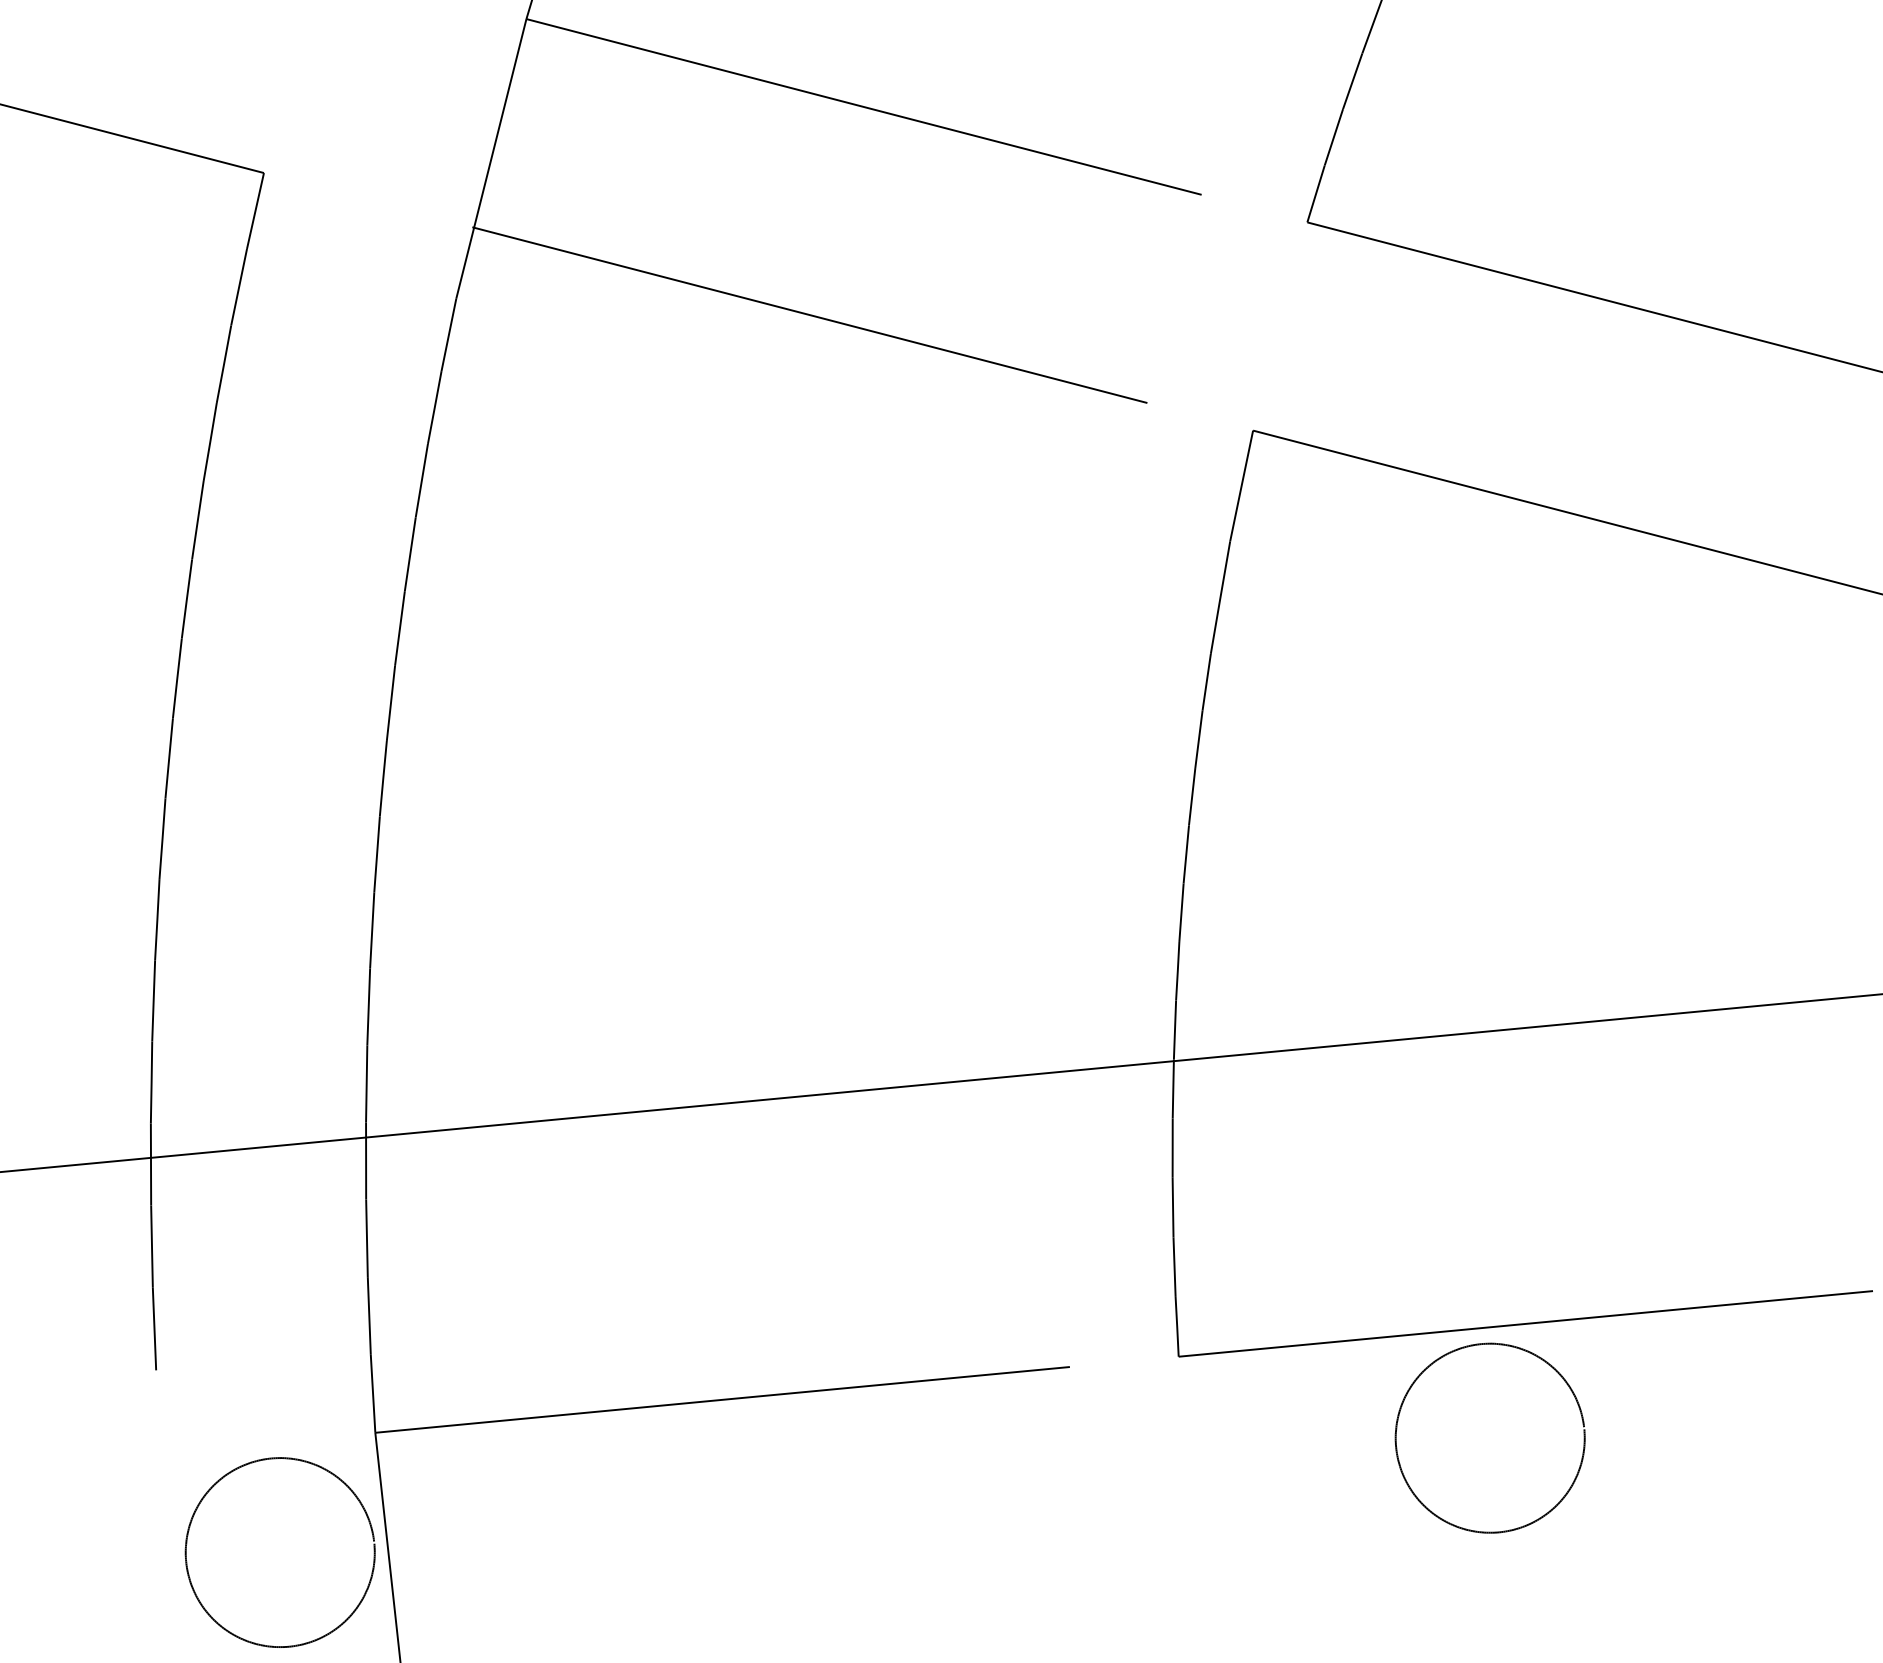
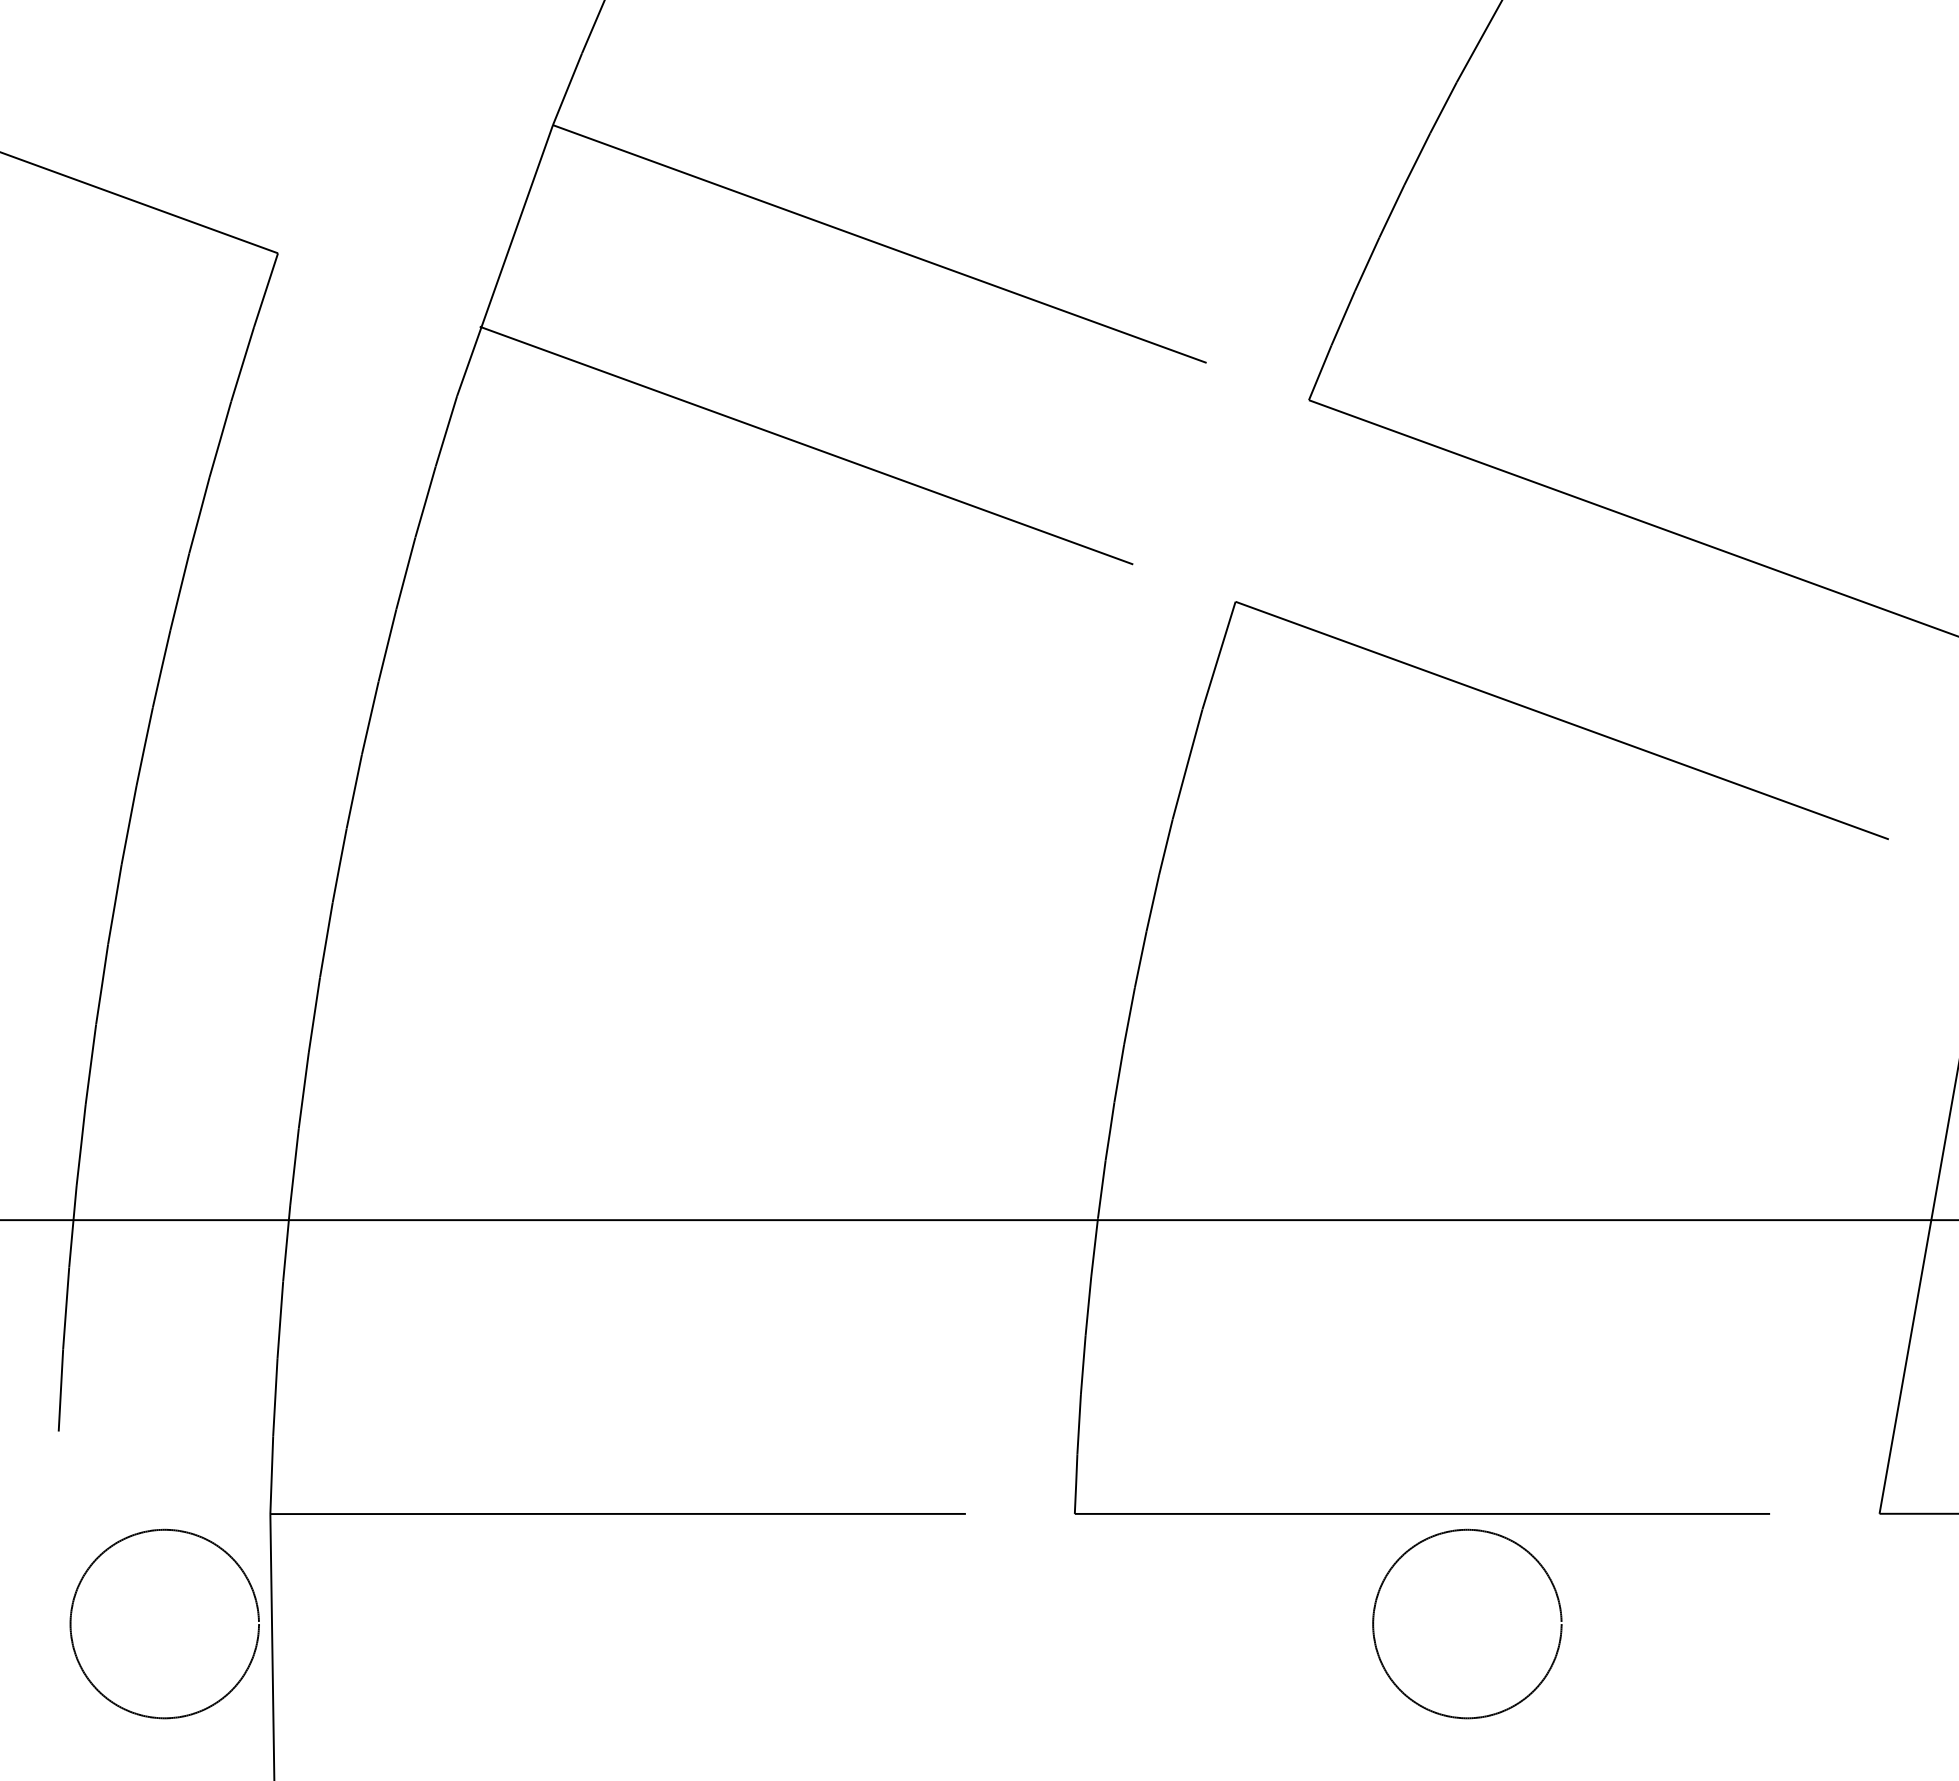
part: (1489, 1345) -> (1475, 1531), moved

